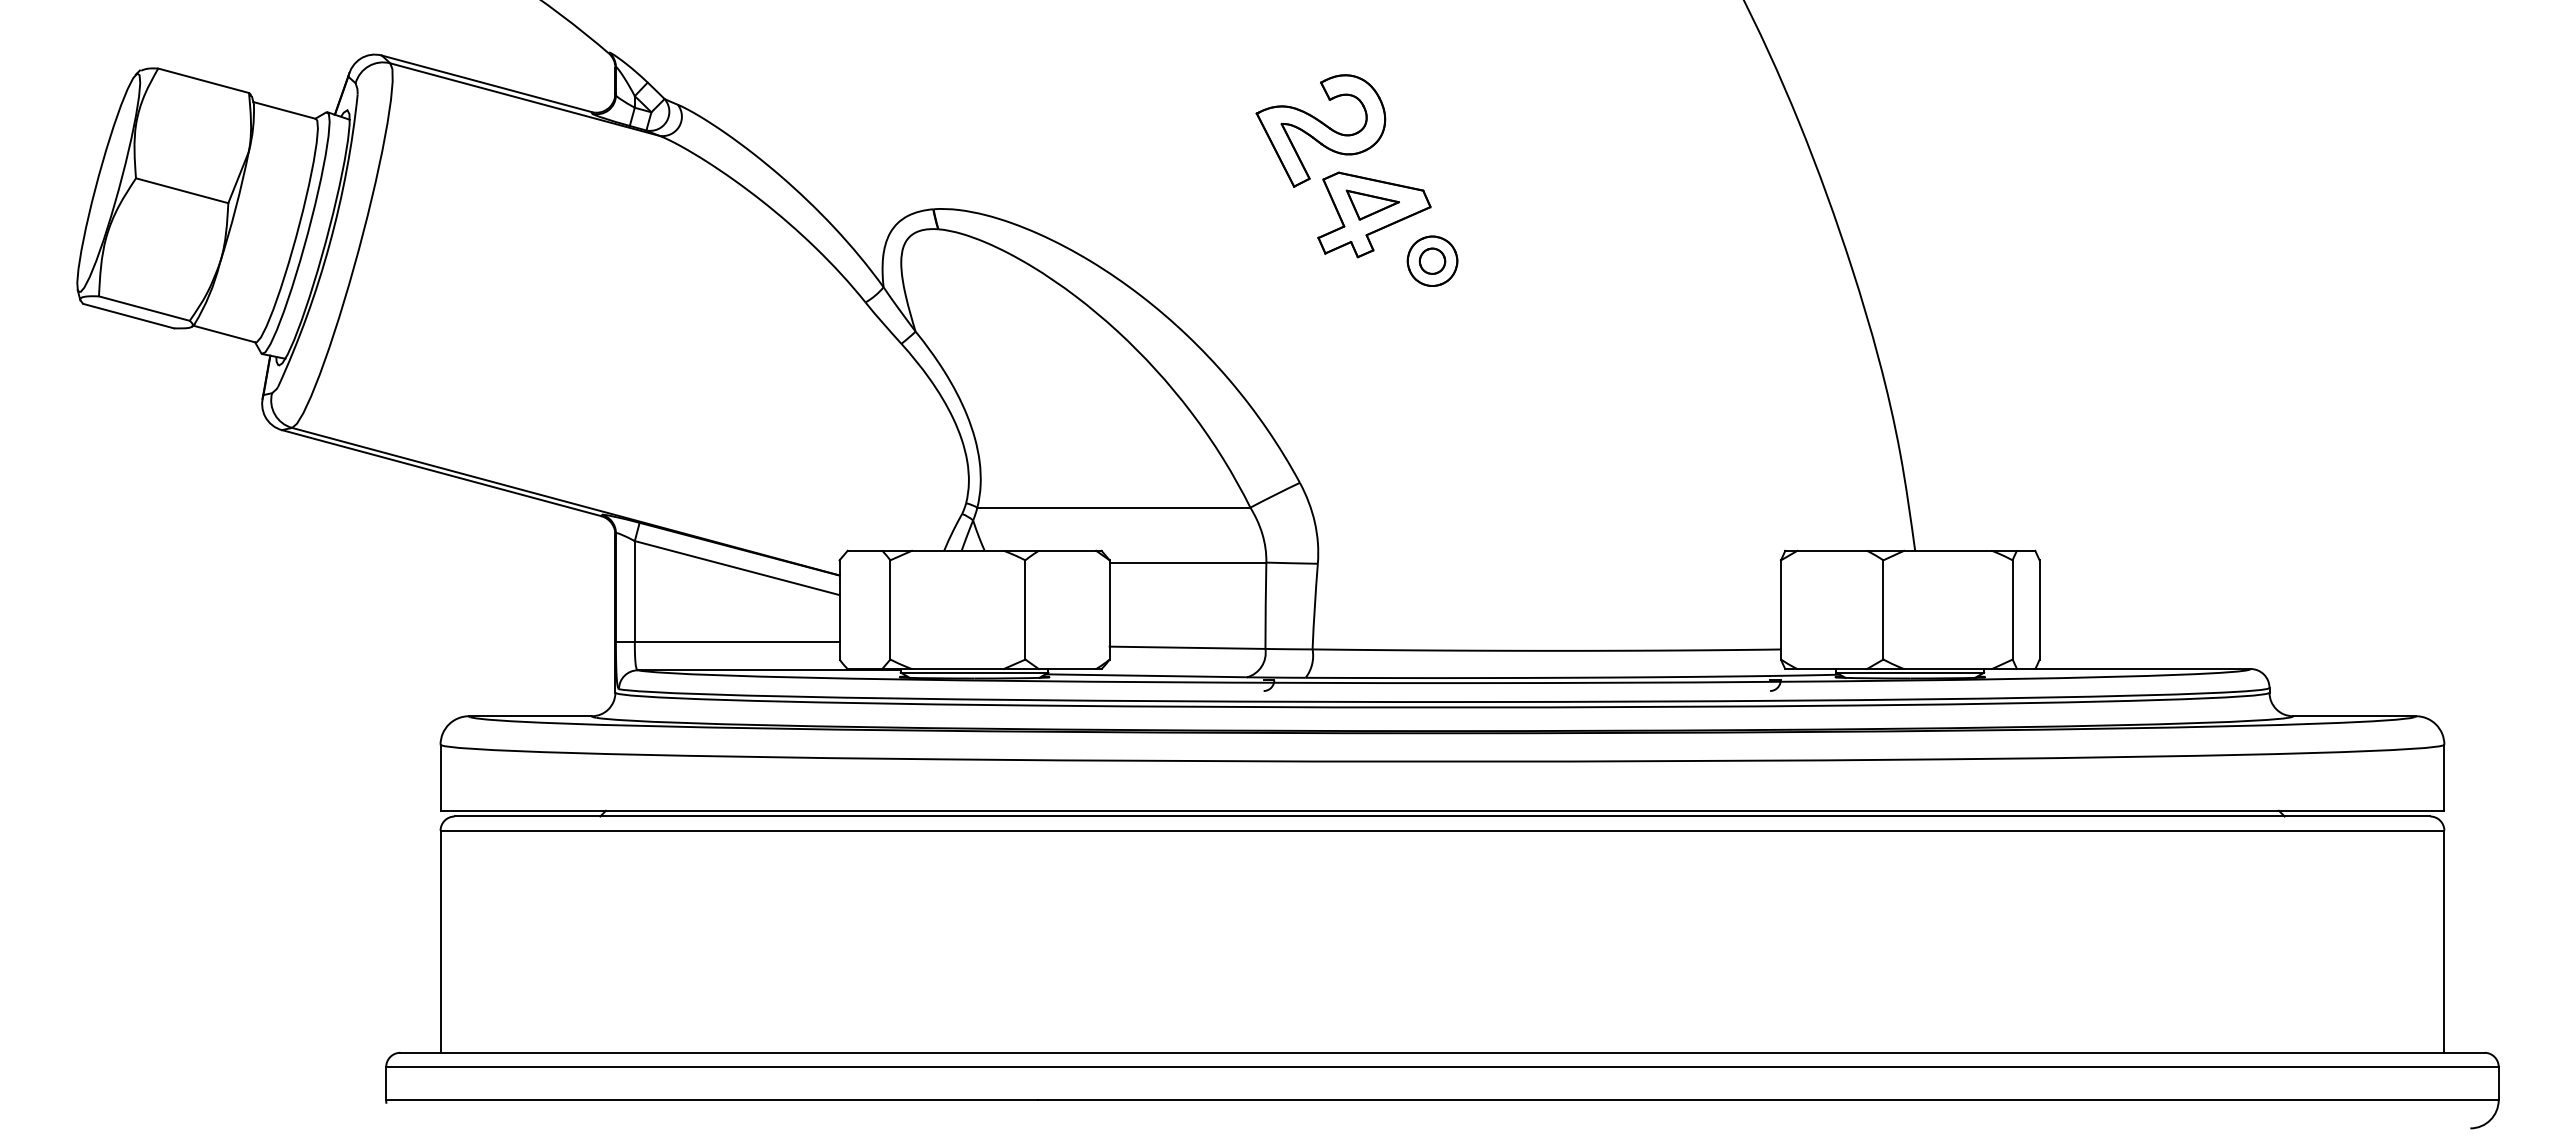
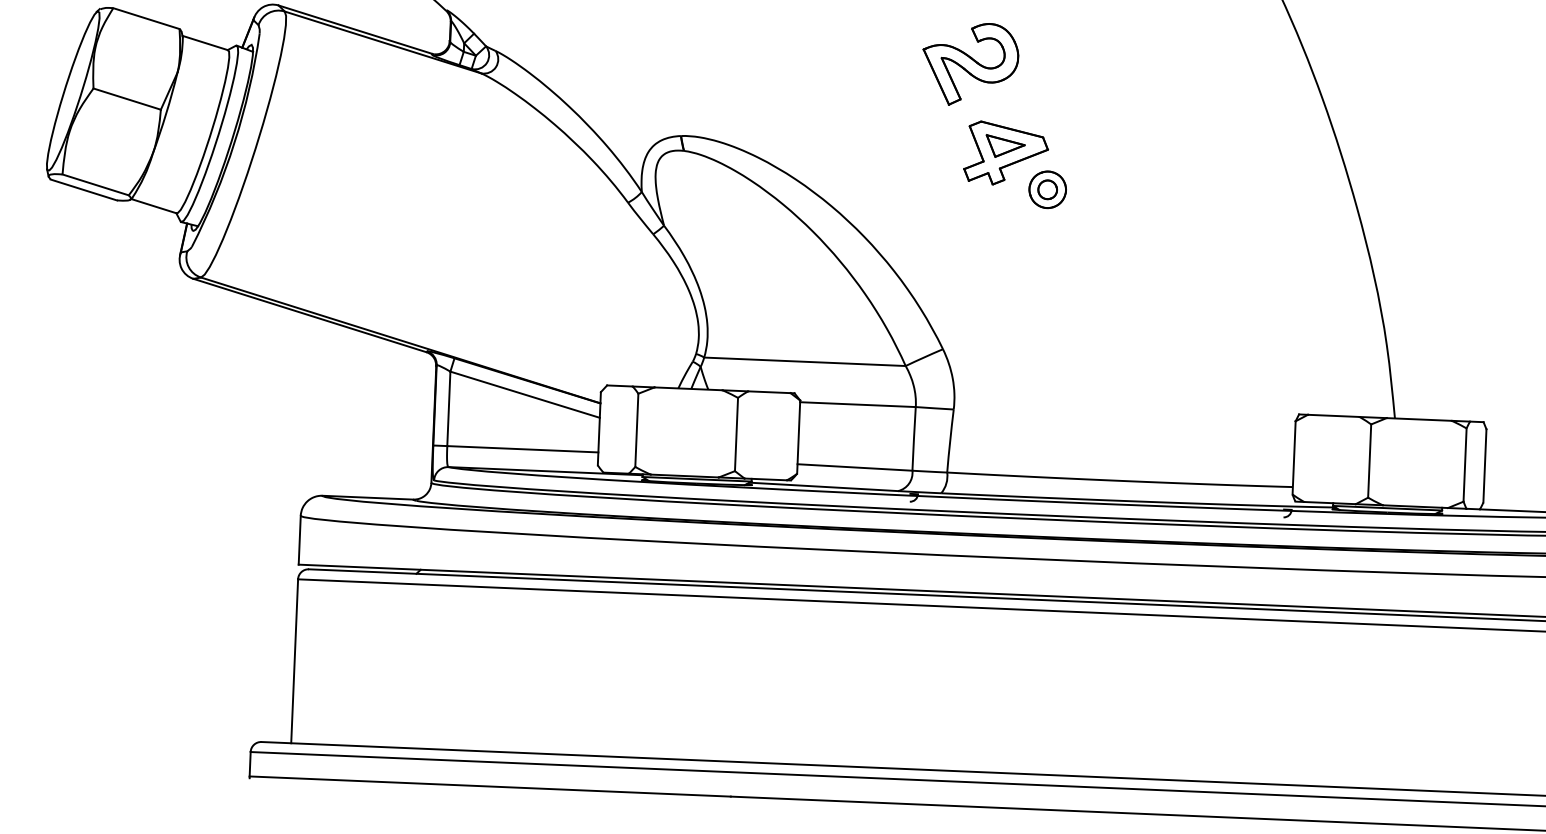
part: (1320, 130) -> (970, 64), moved

